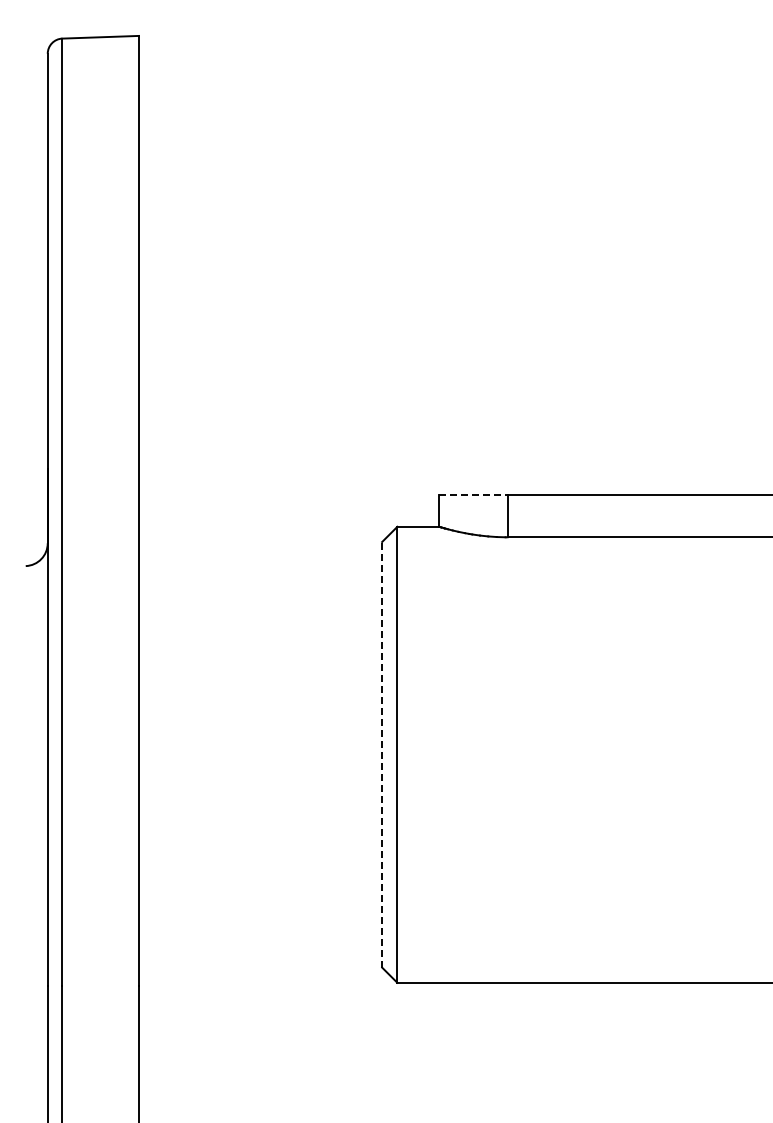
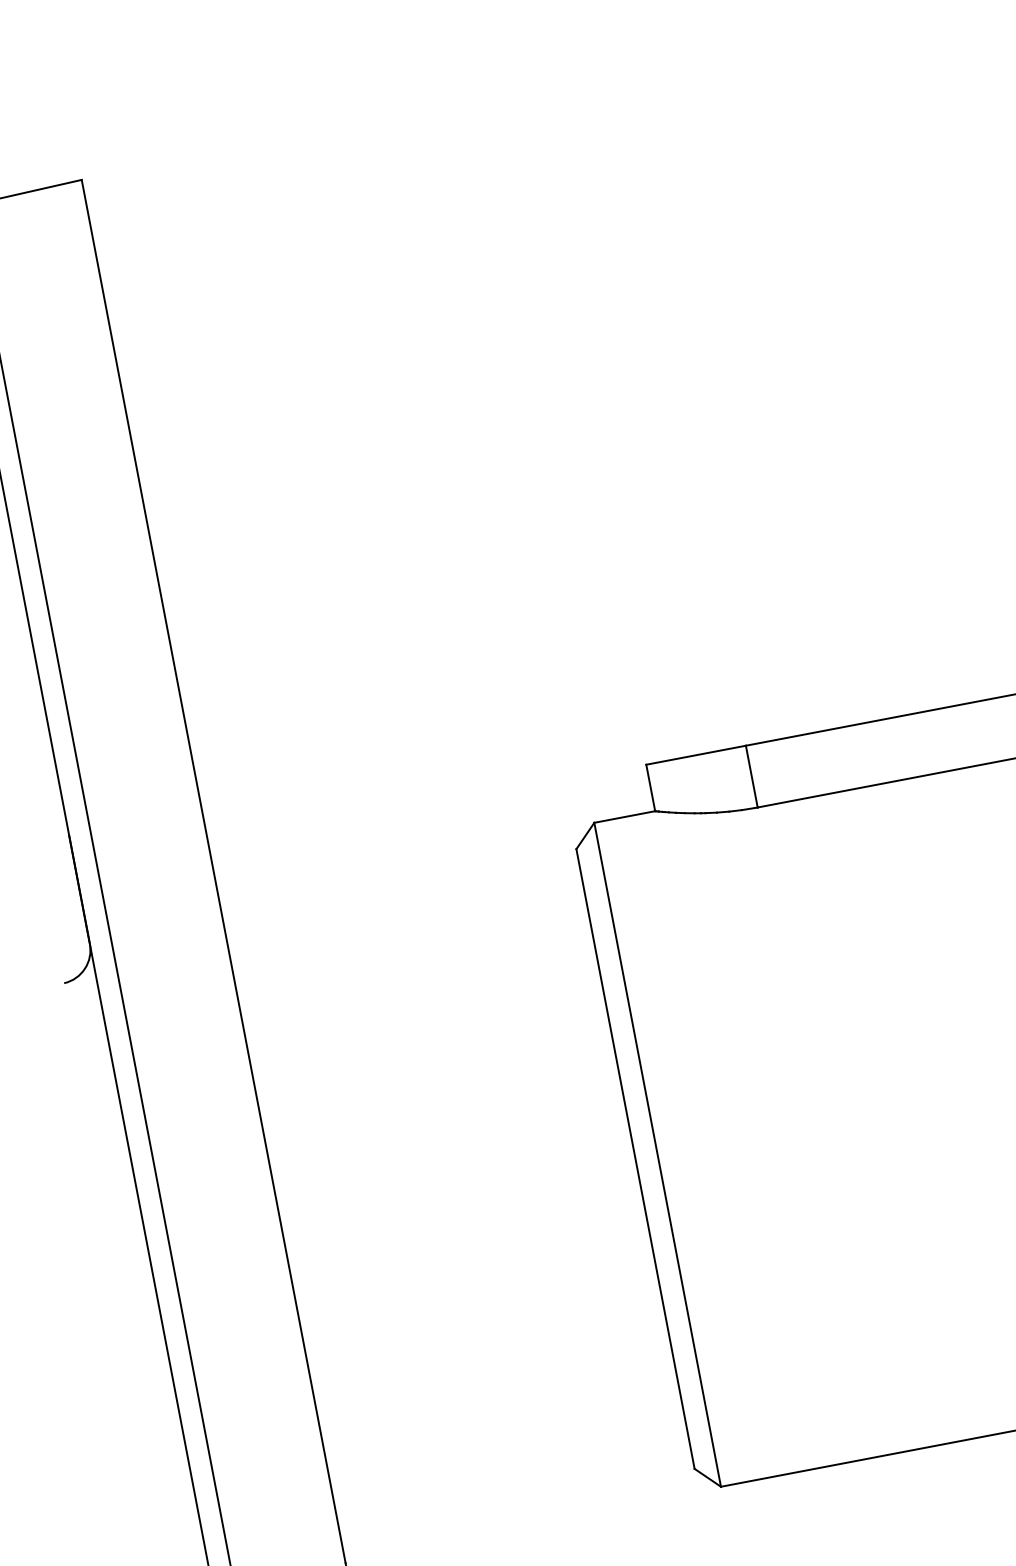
line: (473, 494) -> (696, 754), dashed -> solid
line: (382, 754) -> (635, 1158), dashed -> solid

